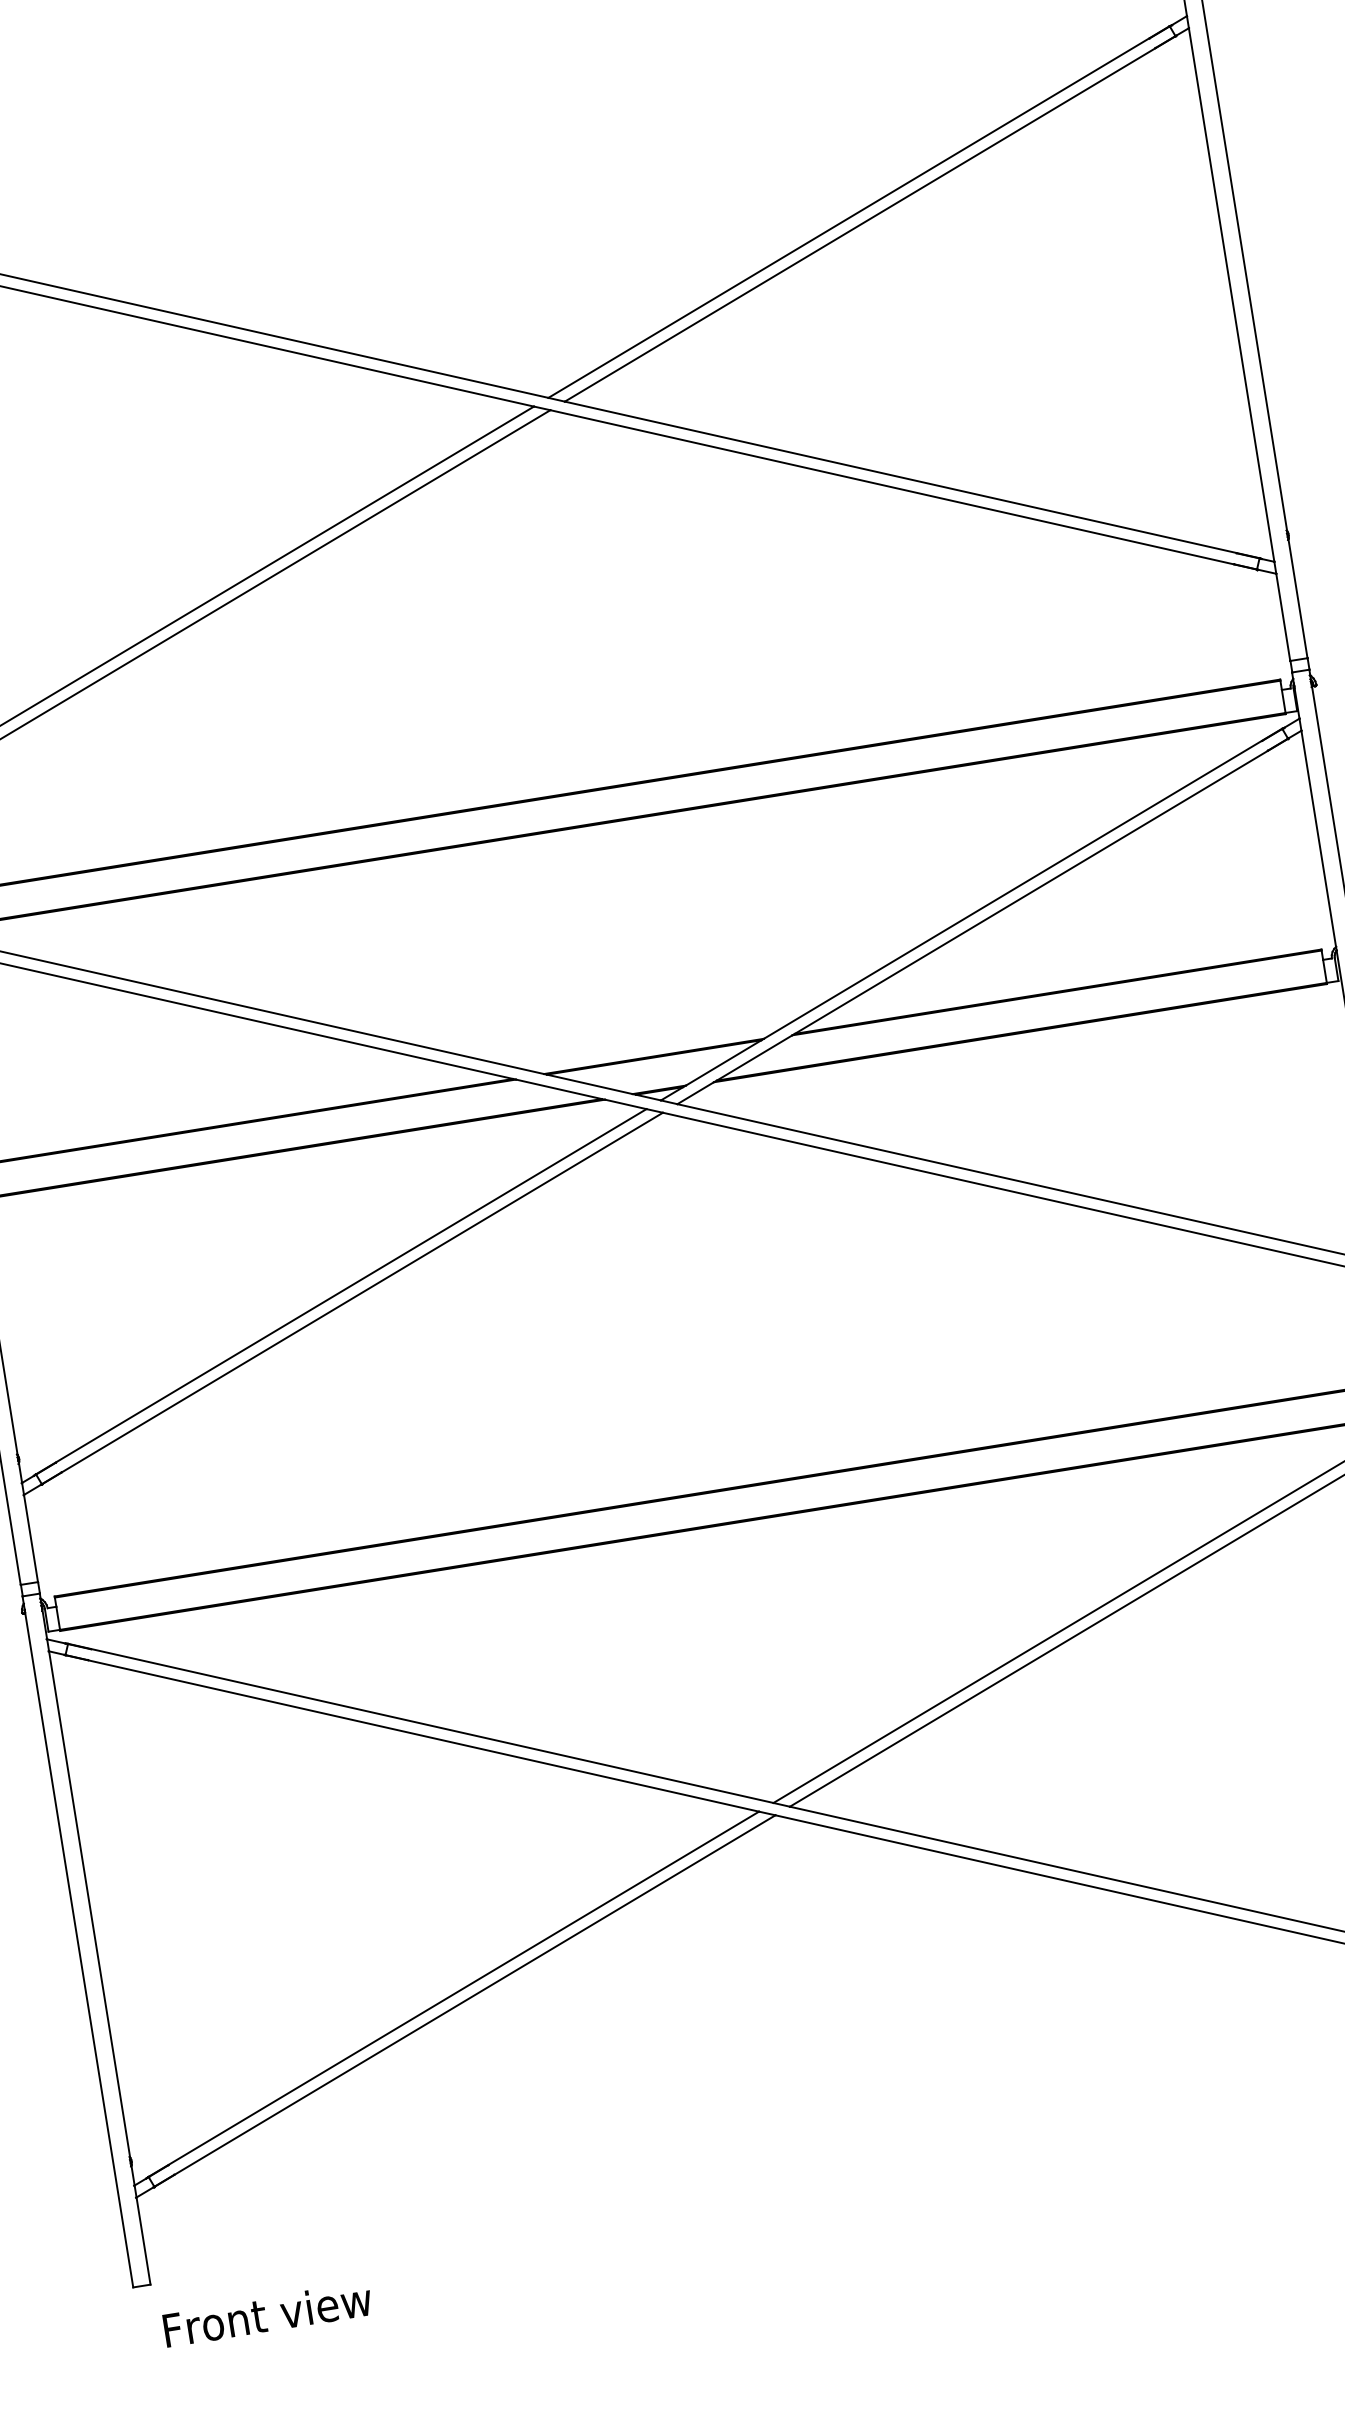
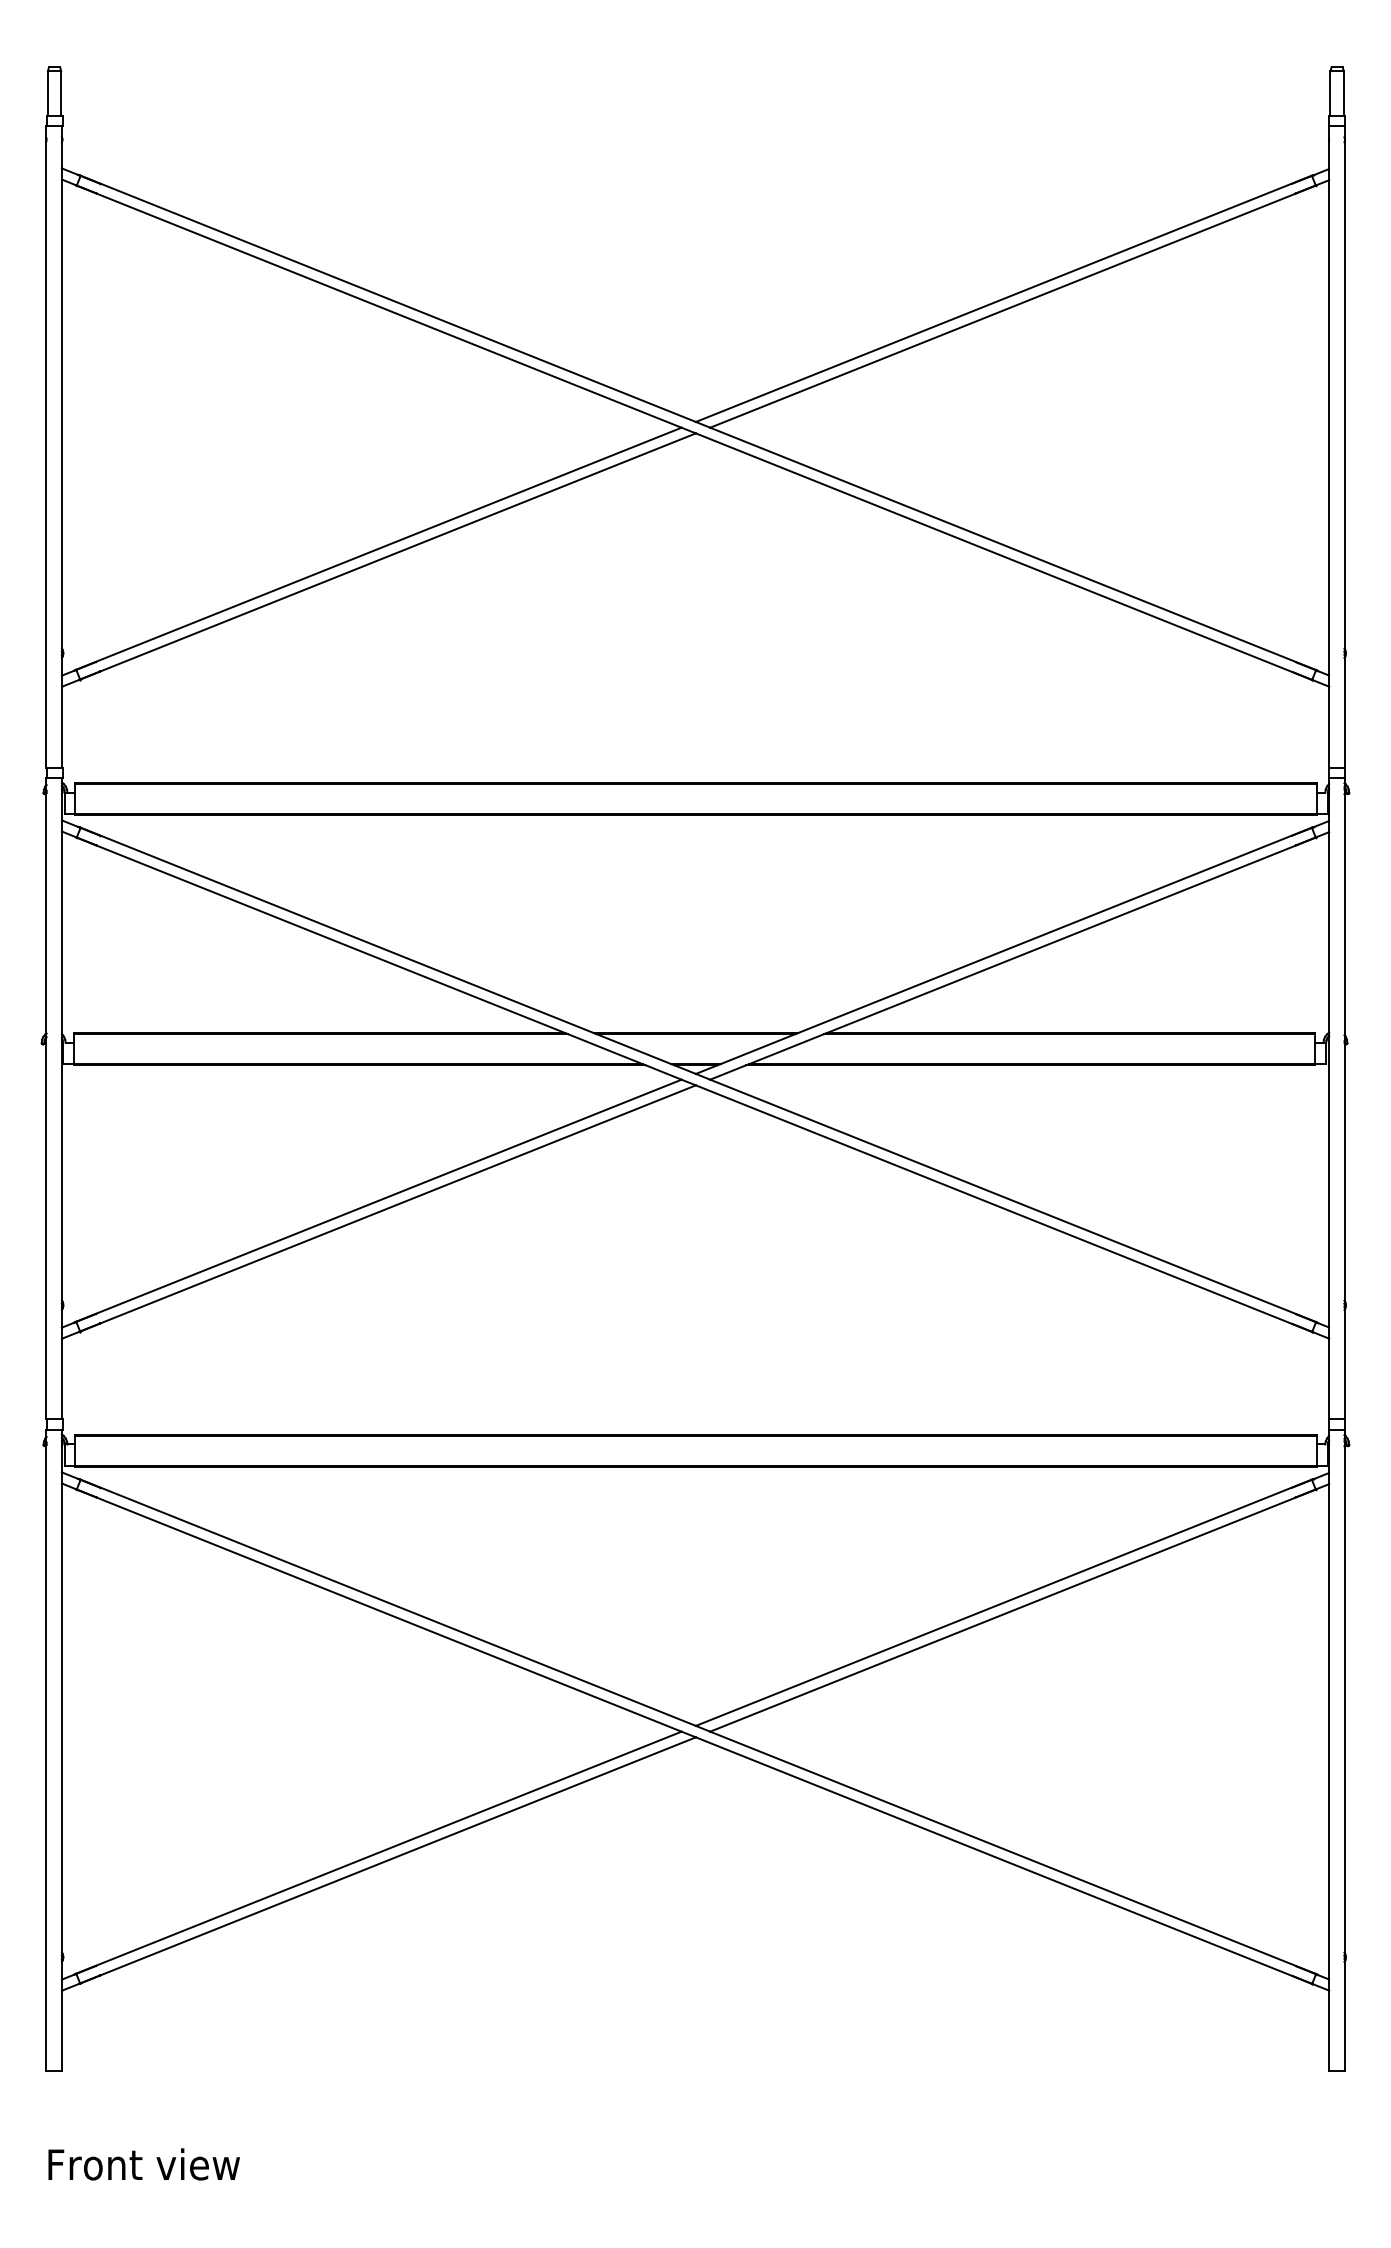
text: (267, 2314) -> (143, 2164), moved

